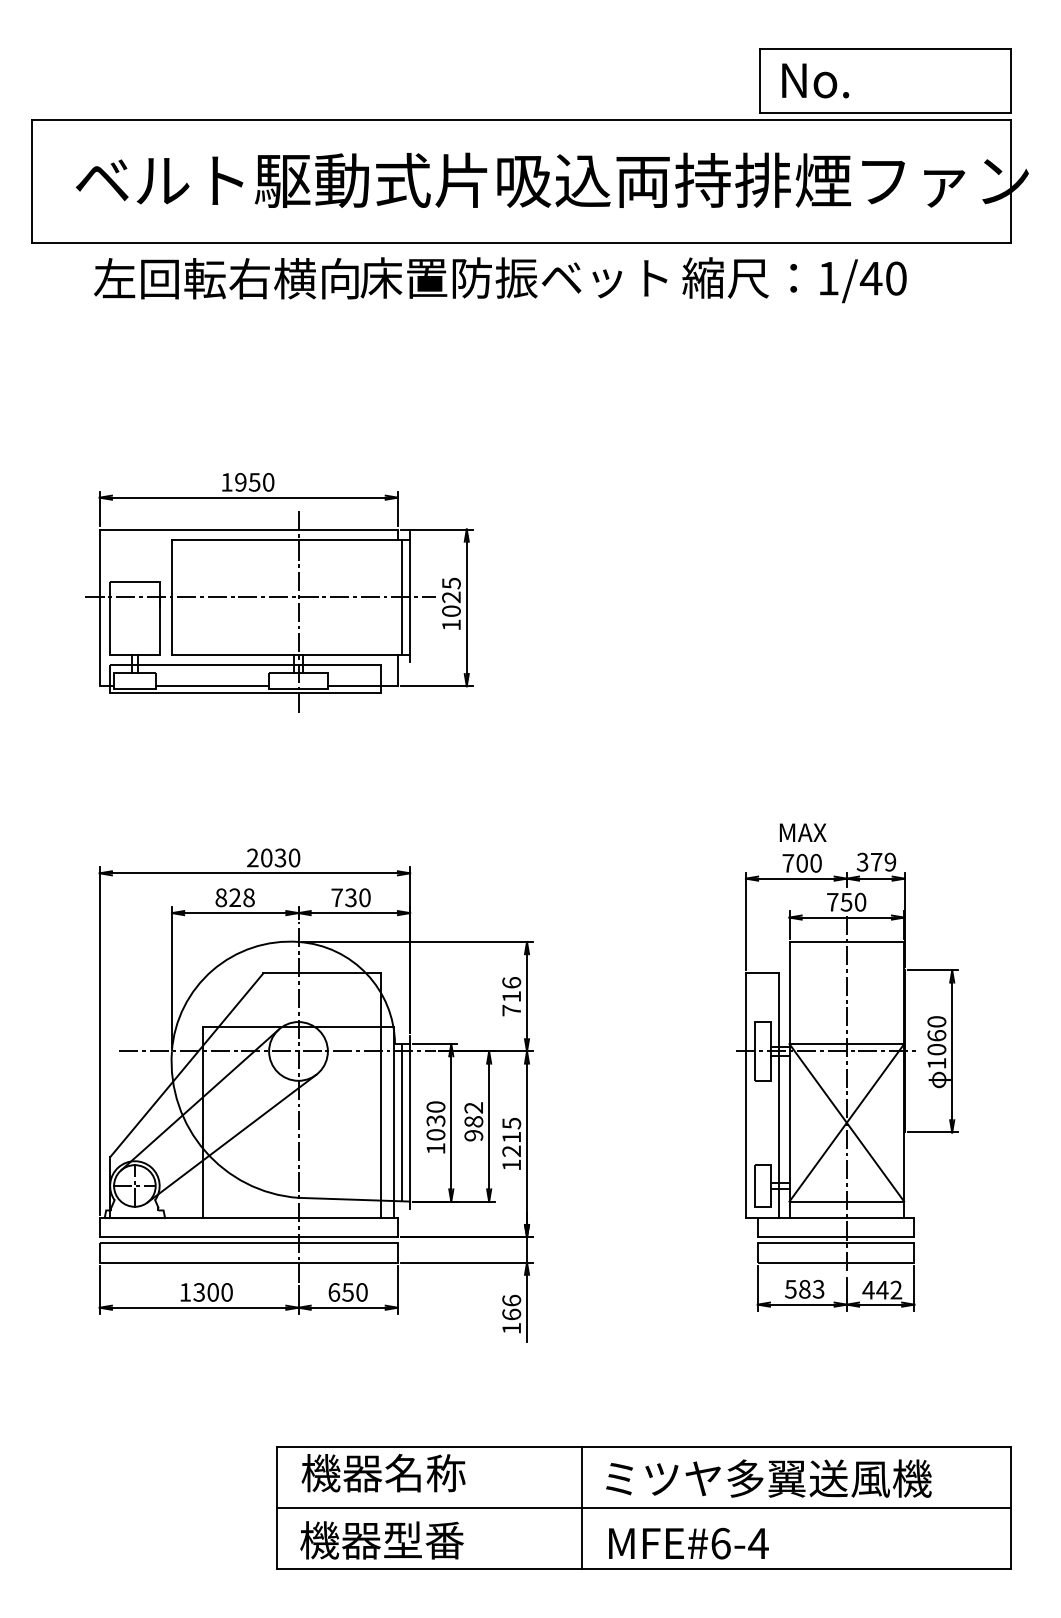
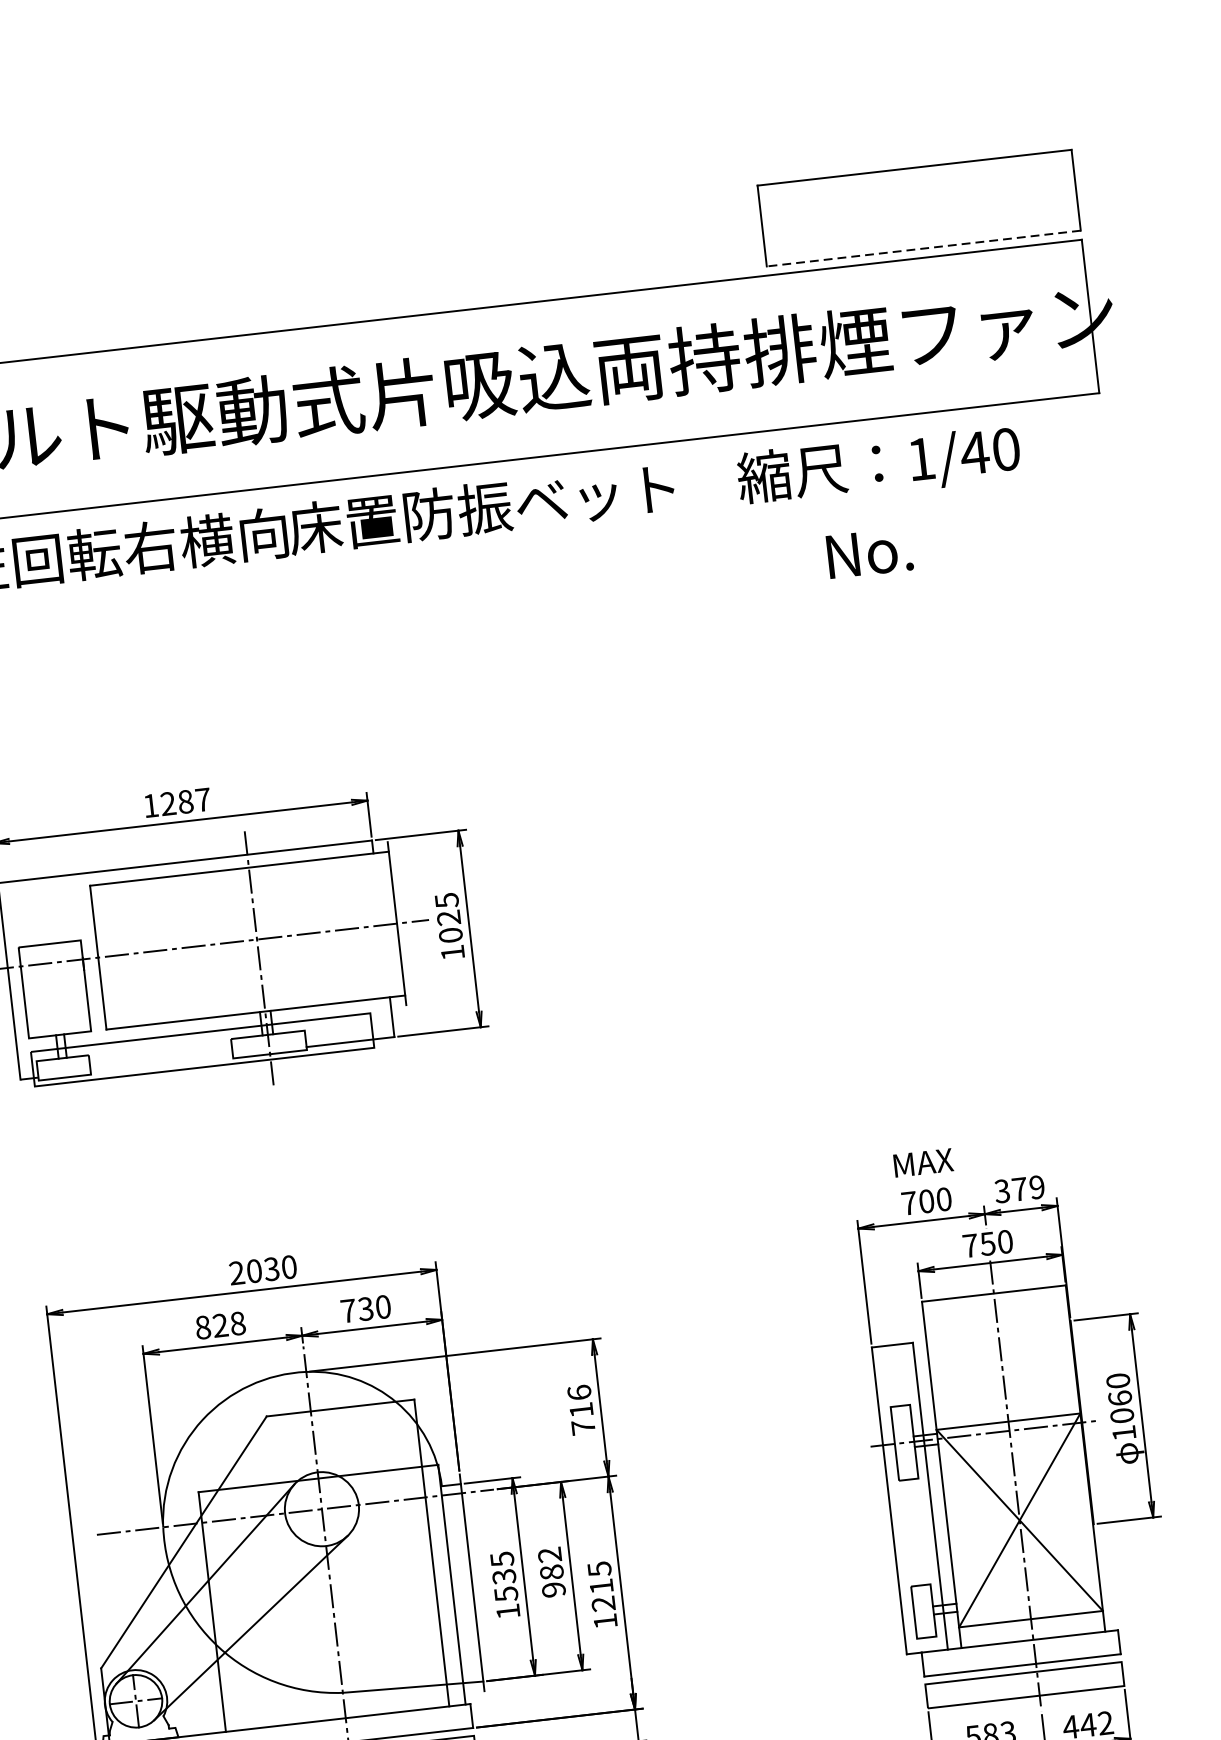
text: (815, 80) -> (869, 552), moved
line: (884, 112) -> (922, 248), solid -> dashed
text: (794, 280) -> (878, 466), moved
text: (254, 482) -> (185, 802), 1950 -> 1287
line: (402, 596) -> (387, 923), removed
line: (212, 686) -> (161, 1063), removed
text: (435, 1120) -> (503, 1576), 1030 -> 1535
line: (402, 1122) -> (462, 1583), removed

